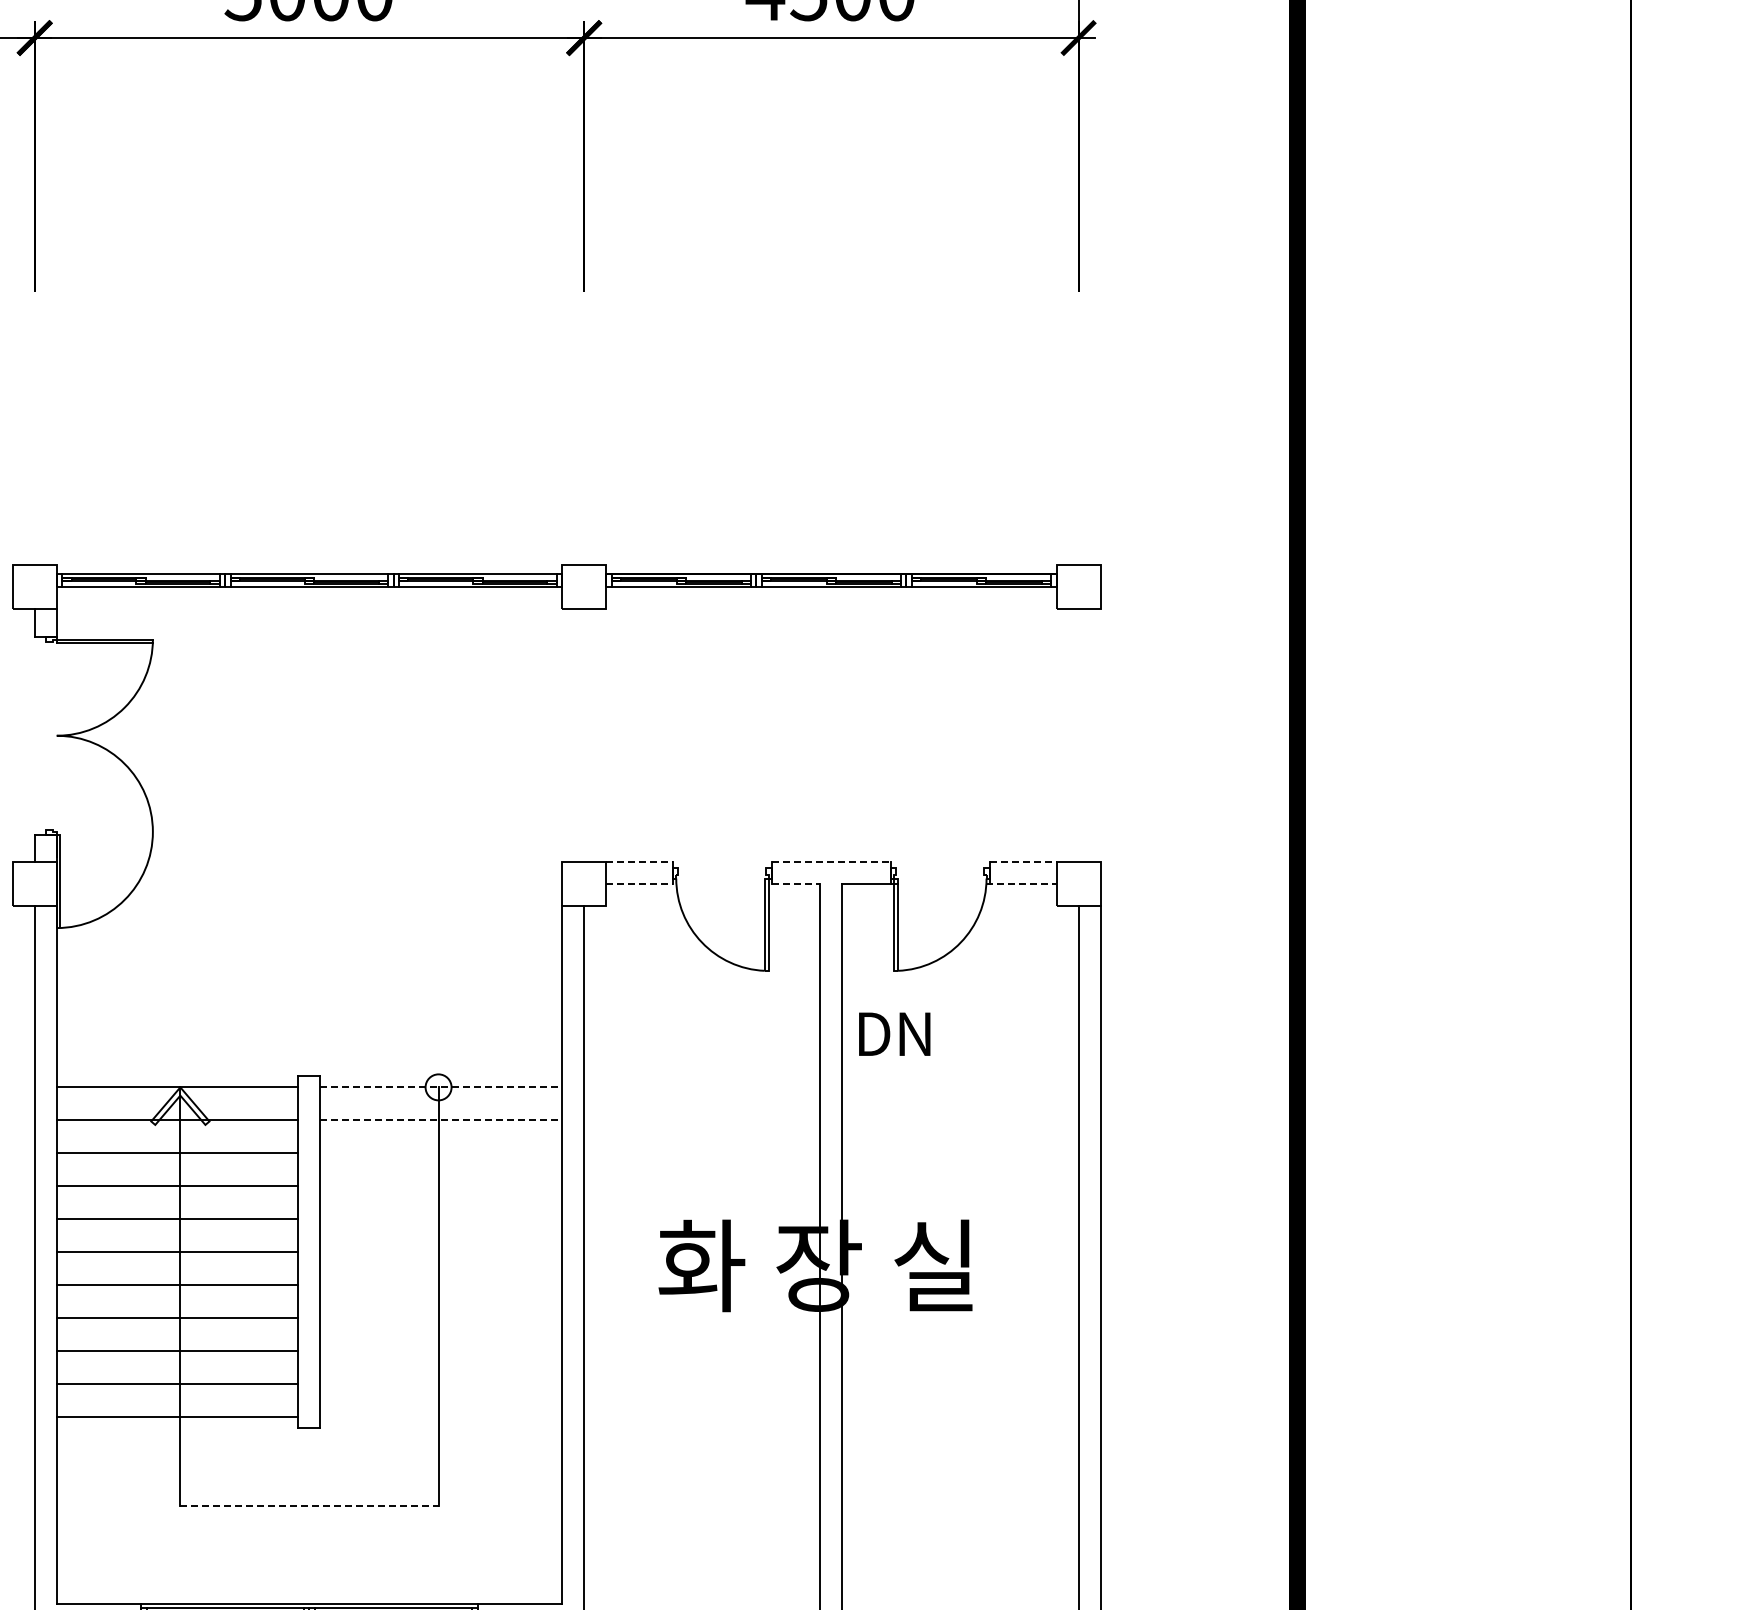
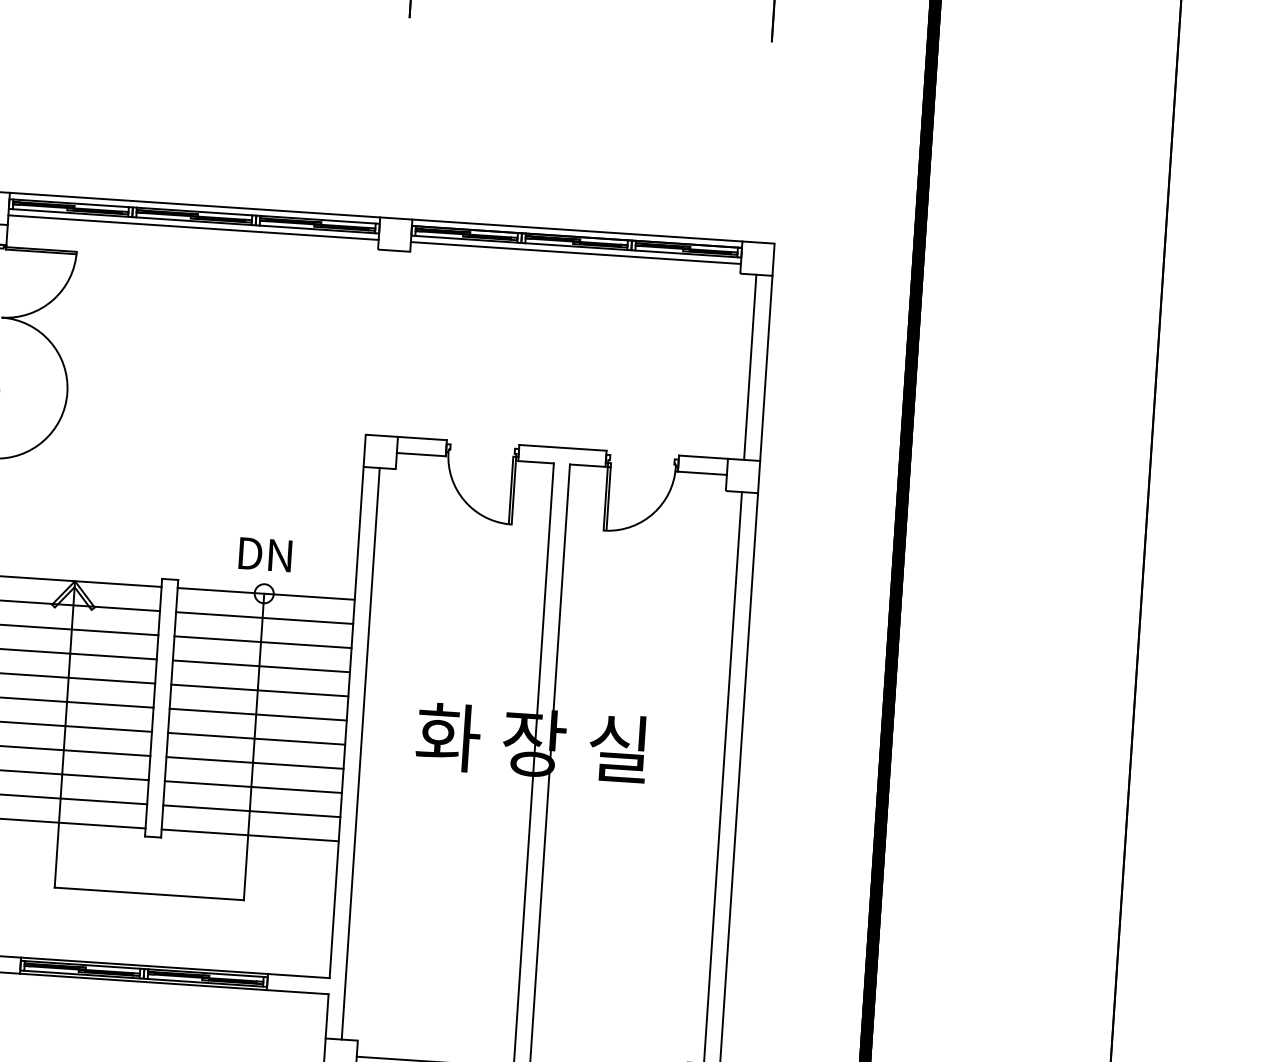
line: (309, 565) -> (195, 205), added
line: (831, 565) -> (577, 230), added
line: (309, 596) -> (193, 227), added
line: (831, 596) -> (575, 253), added
line: (1078, 735) -> (750, 367), added
line: (1100, 735) -> (766, 368), added
line: (640, 862) -> (423, 438), dashed -> solid
line: (831, 862) -> (563, 448), dashed -> solid
line: (1023, 862) -> (703, 457), dashed -> solid
line: (640, 884) -> (422, 454), dashed -> solid
line: (796, 884) -> (536, 462), dashed -> solid
line: (1022, 884) -> (701, 473), dashed -> solid
text: (894, 1033) -> (265, 554), moved
line: (441, 1087) -> (266, 593), dashed -> solid
line: (441, 1120) -> (264, 618), dashed -> solid
line: (441, 1153) -> (263, 642), added
line: (441, 1186) -> (261, 666), added
line: (441, 1219) -> (259, 690), added
line: (441, 1252) -> (258, 714), added
line: (441, 1285) -> (256, 739), added
line: (441, 1318) -> (255, 763), added
line: (441, 1351) -> (253, 787), added
line: (441, 1384) -> (251, 811), added
line: (441, 1417) -> (250, 835), added
line: (309, 1505) -> (149, 893), dashed -> solid

